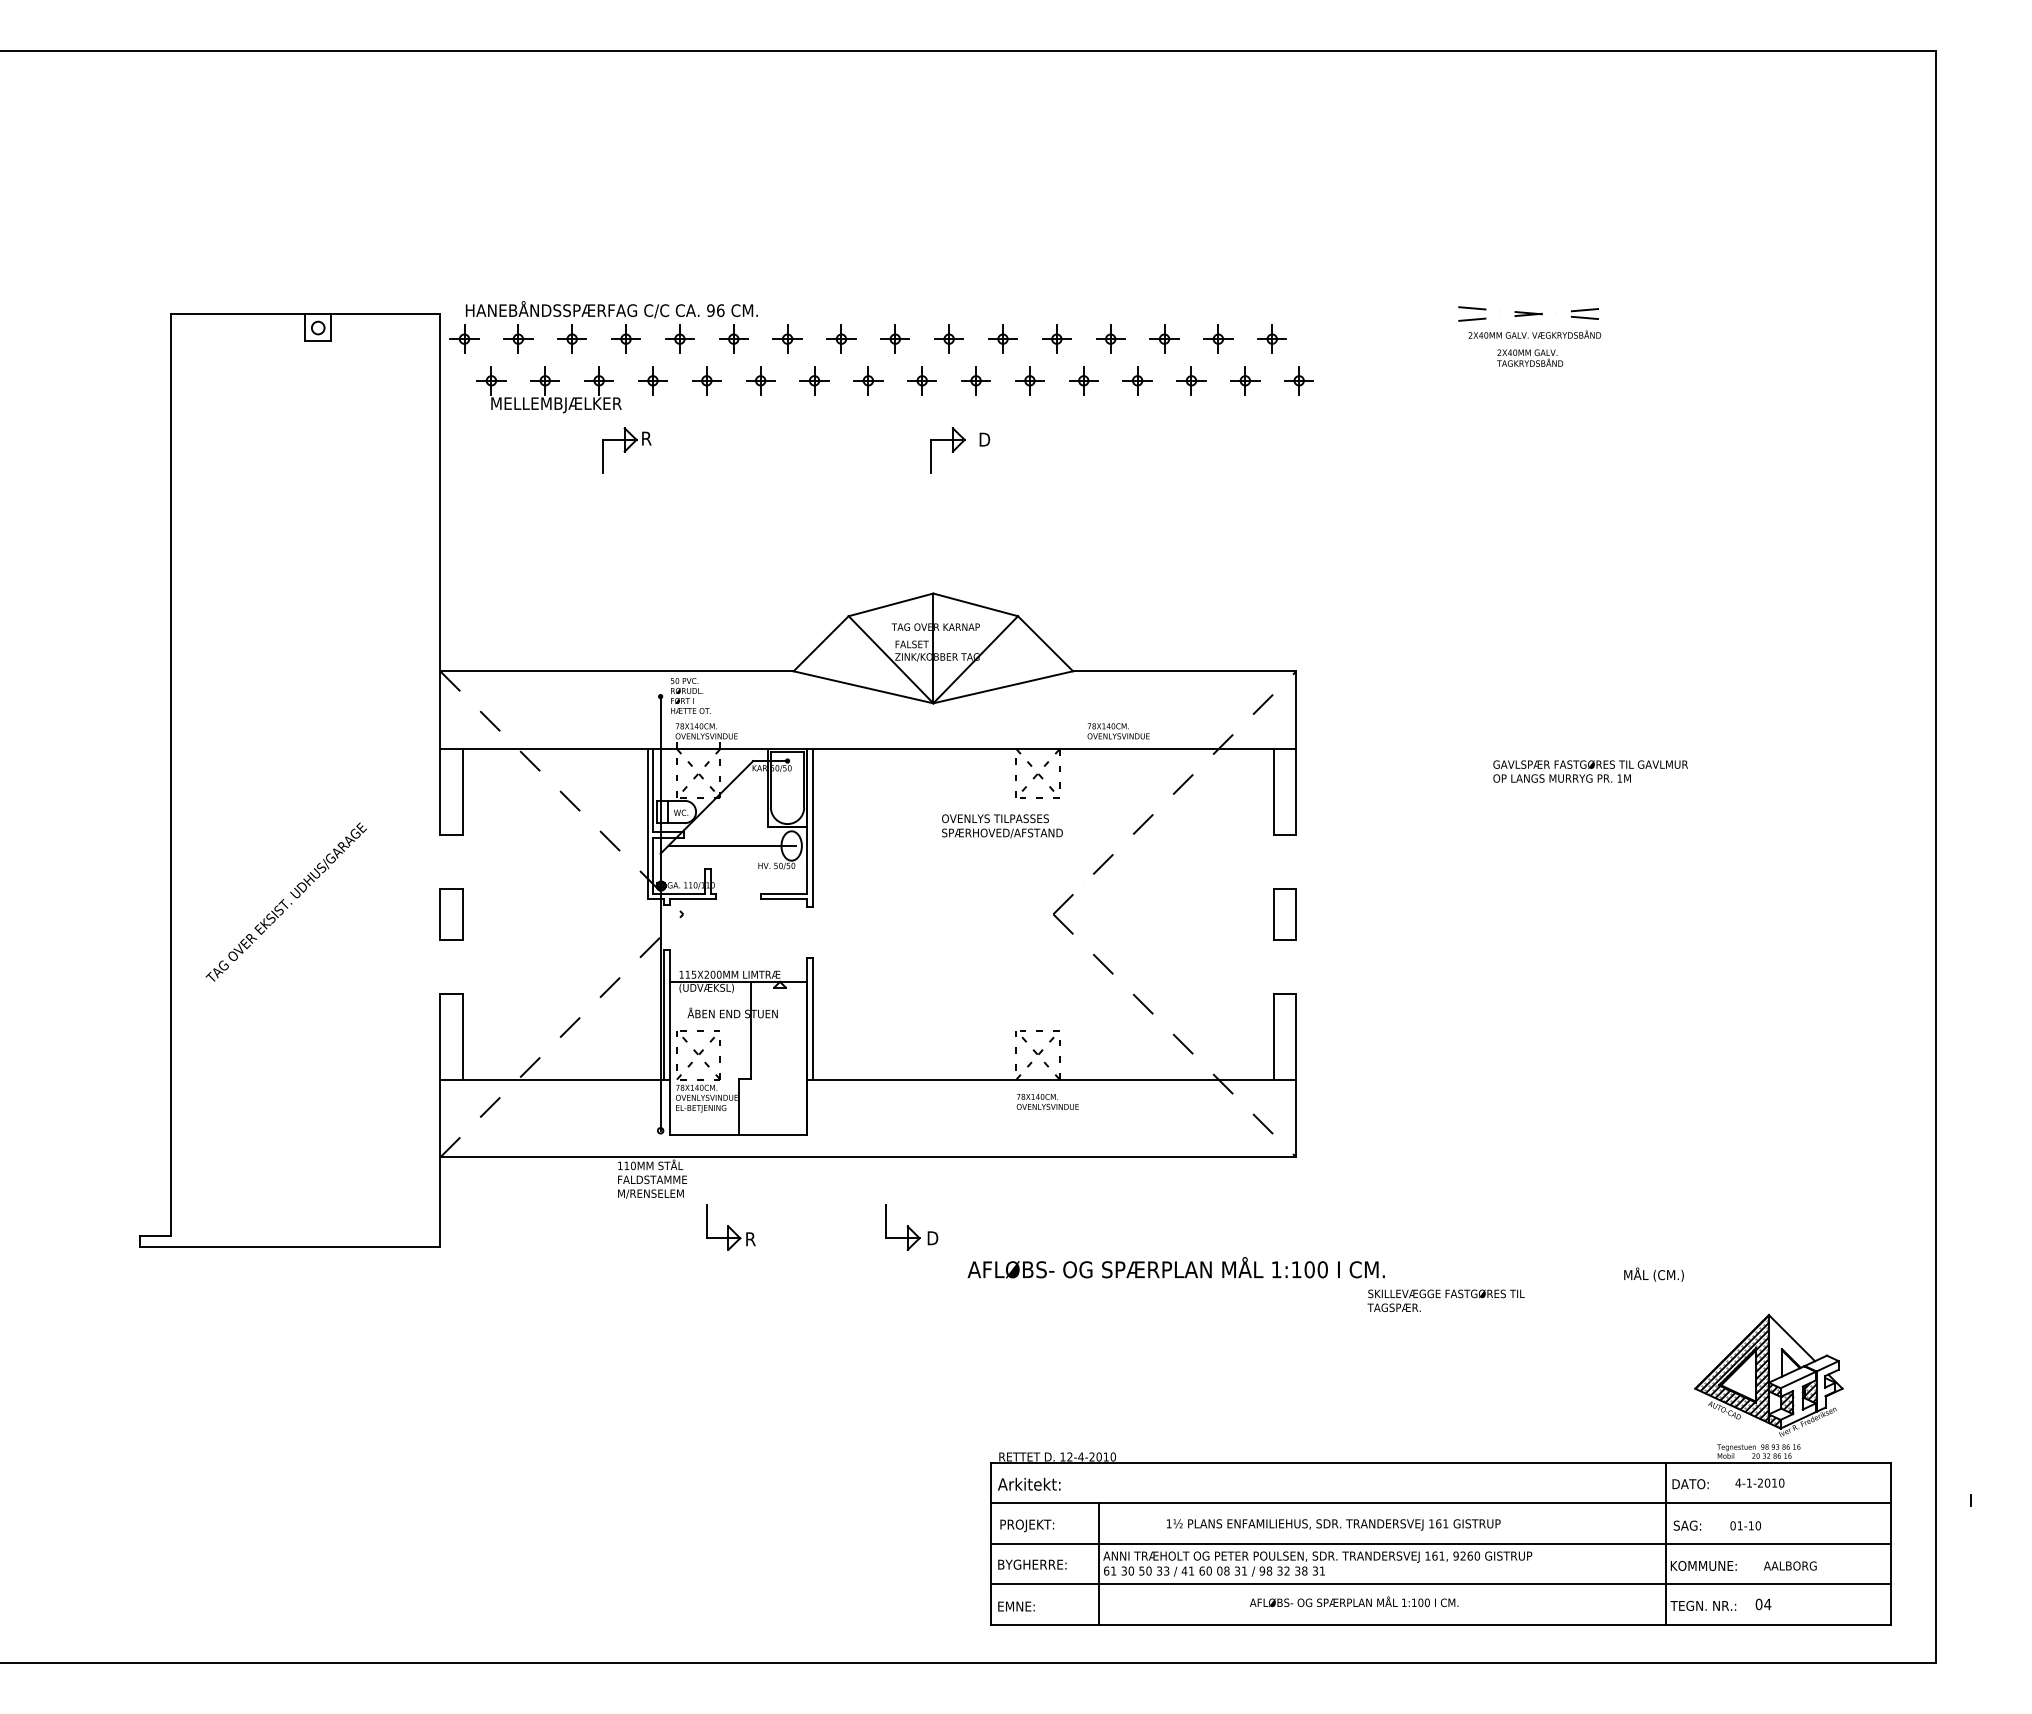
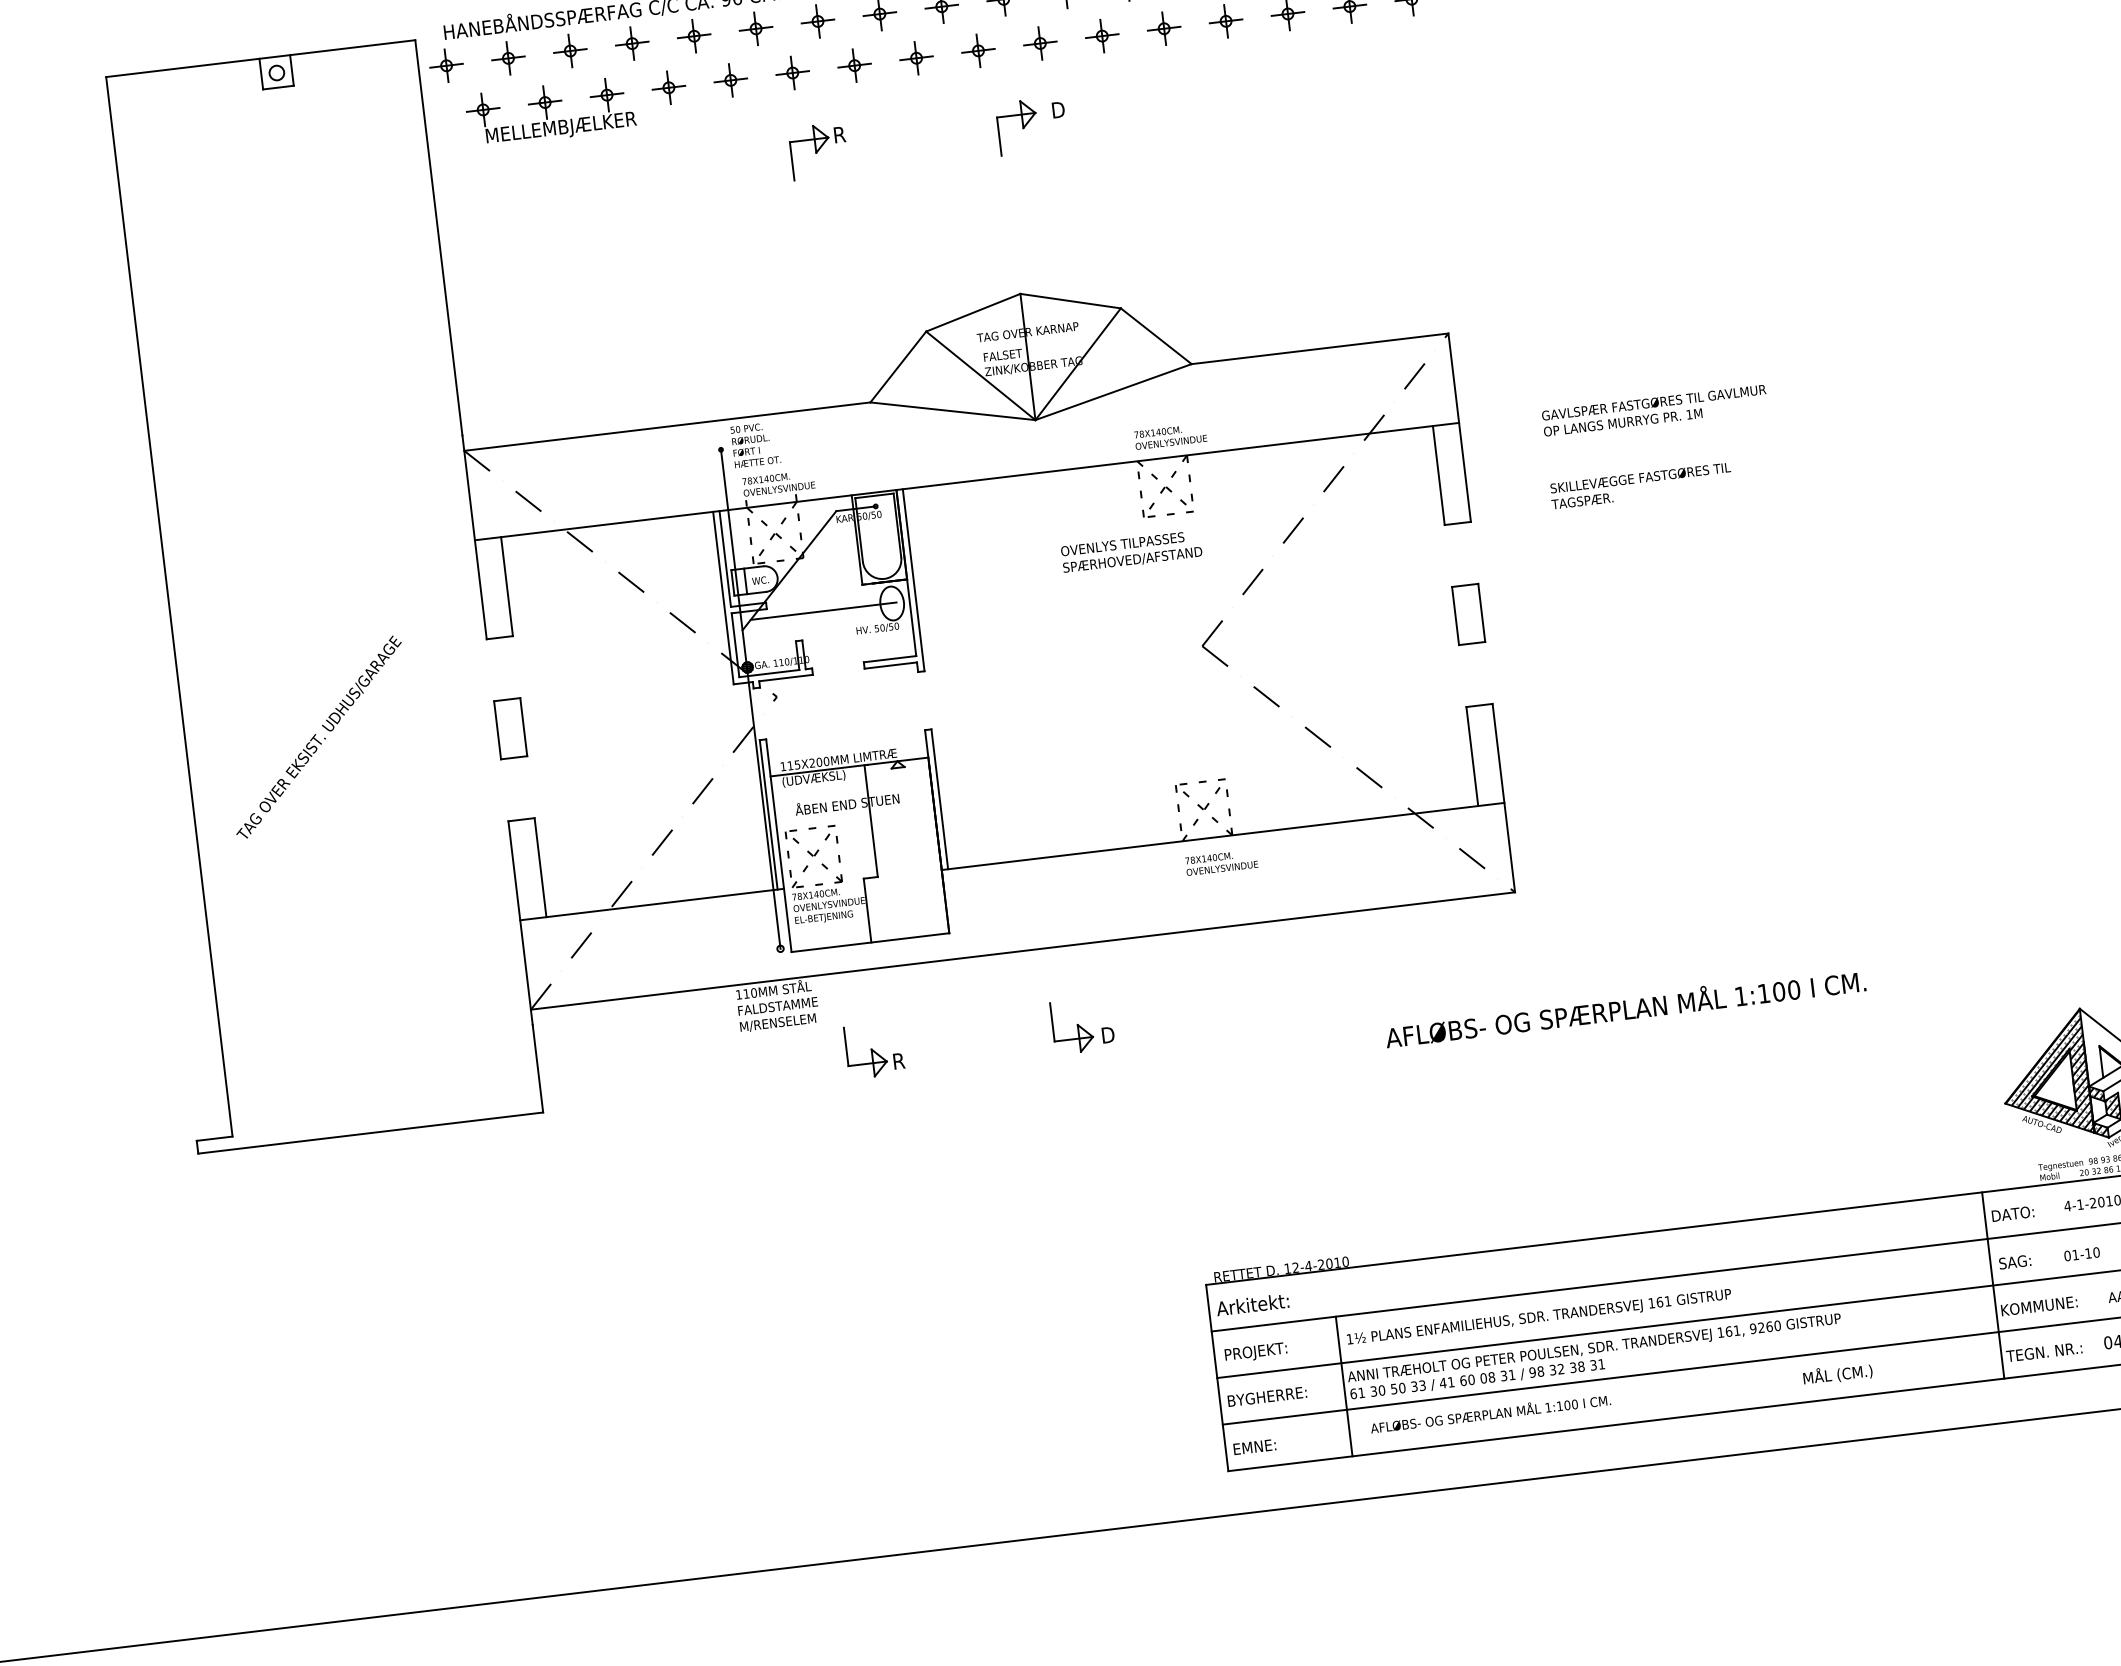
part: (626, 450) -> (818, 151), moved
text: (1118, 731) -> (1170, 436), moved
text: (1590, 771) -> (1654, 410), moved
text: (1175, 1267) -> (1624, 1007), moved
text: (1653, 1274) -> (1837, 1374), moved
text: (1445, 1300) -> (1640, 485), moved
text: (1333, 1524) -> (1539, 1317), moved
text: (1354, 1601) -> (1490, 1412), moved

